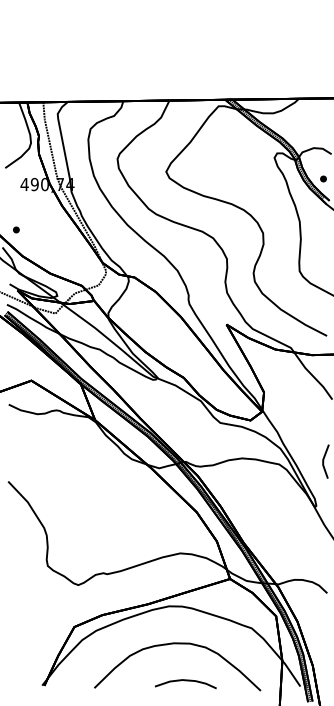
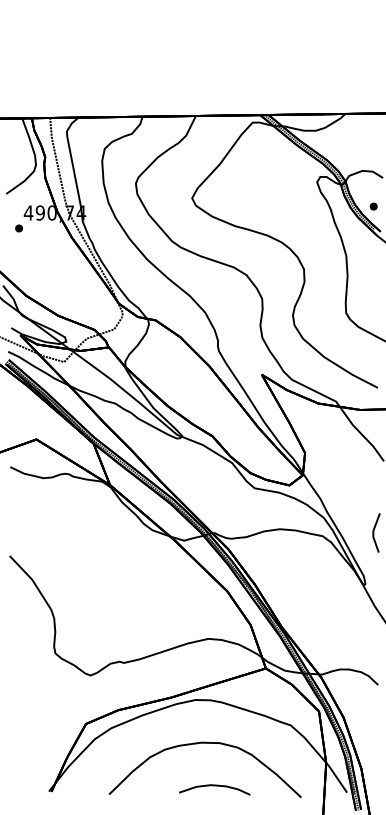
part: (16, 229) -> (19, 227), moved

